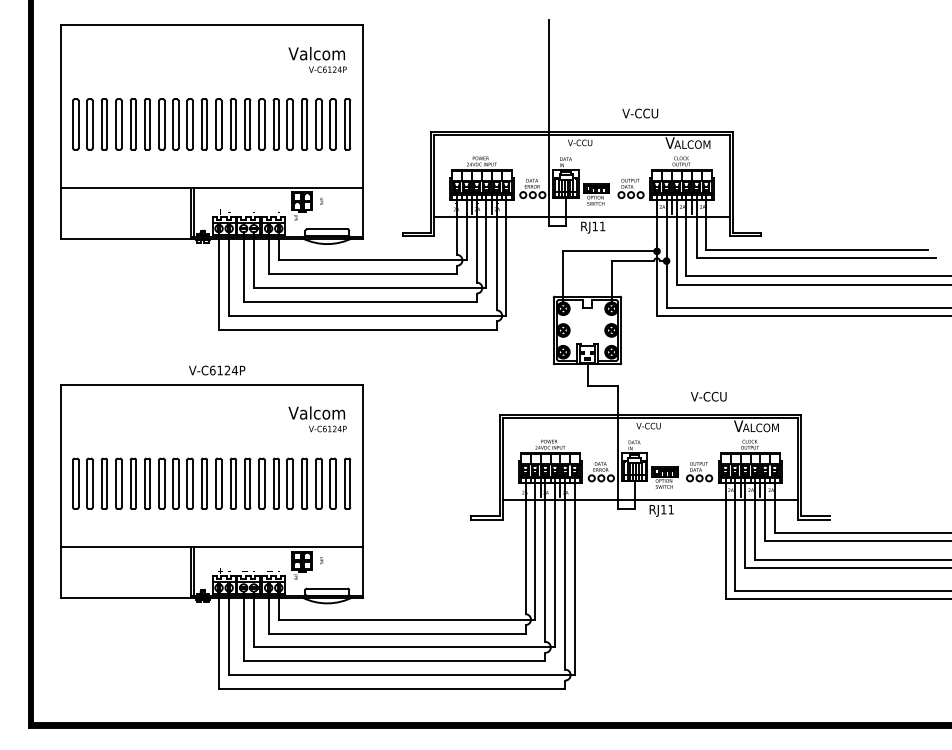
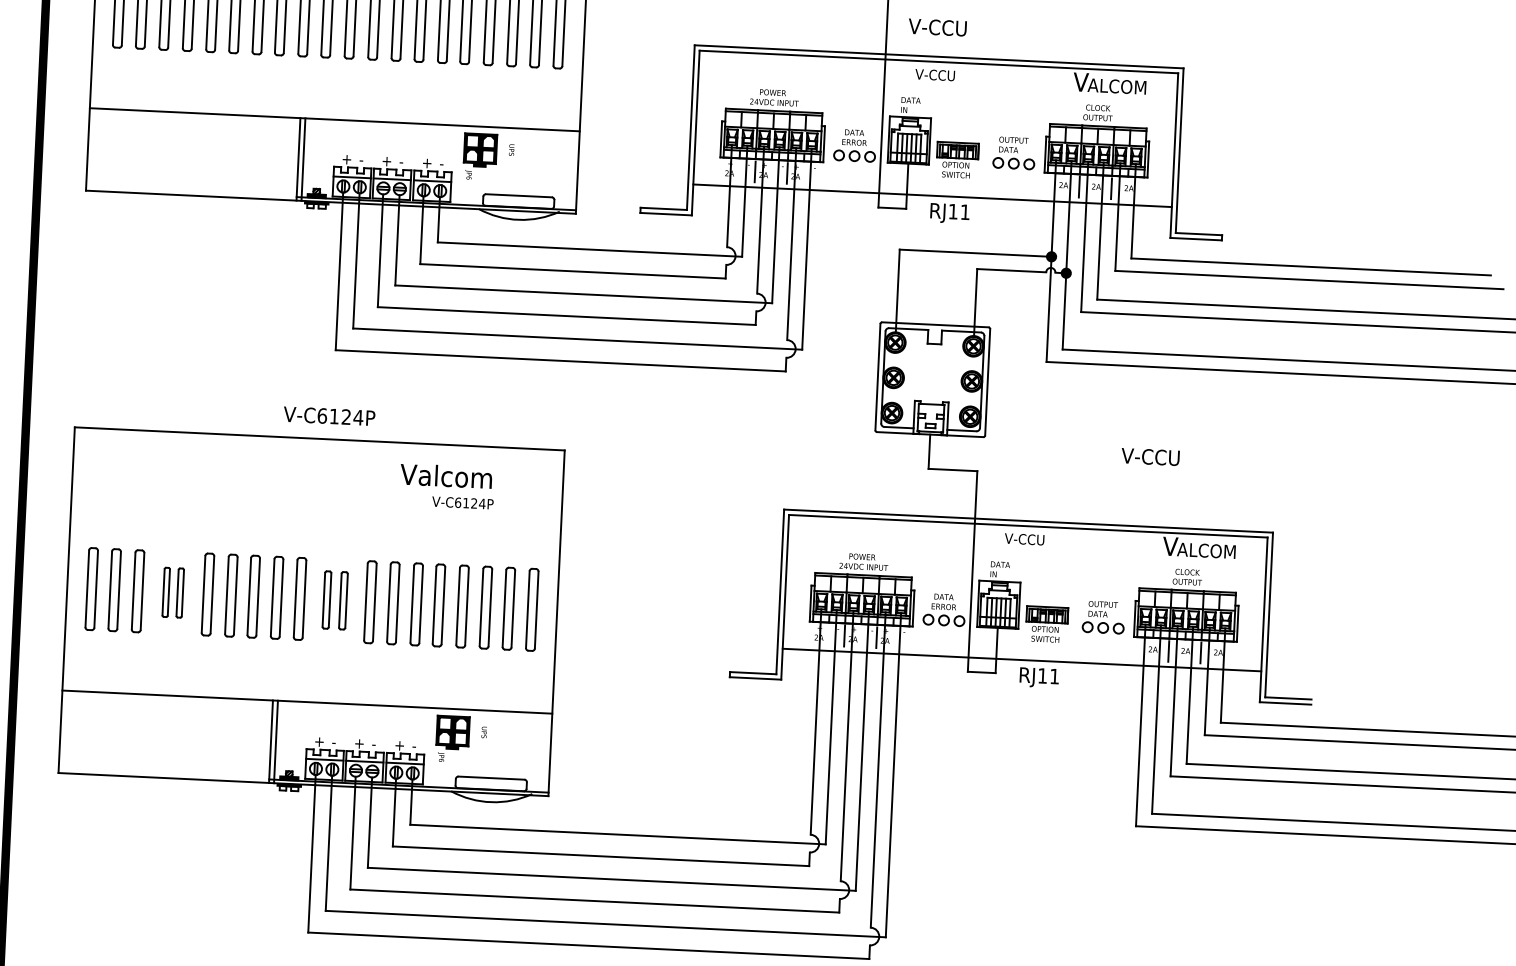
text: (640, 113) -> (938, 27), moved
text: (708, 396) -> (1150, 456), moved
text: (317, 419) -> (446, 486), moved
part: (125, 483) -> (172, 592), size x0.6
part: (225, 483) -> (334, 600), size x0.7

